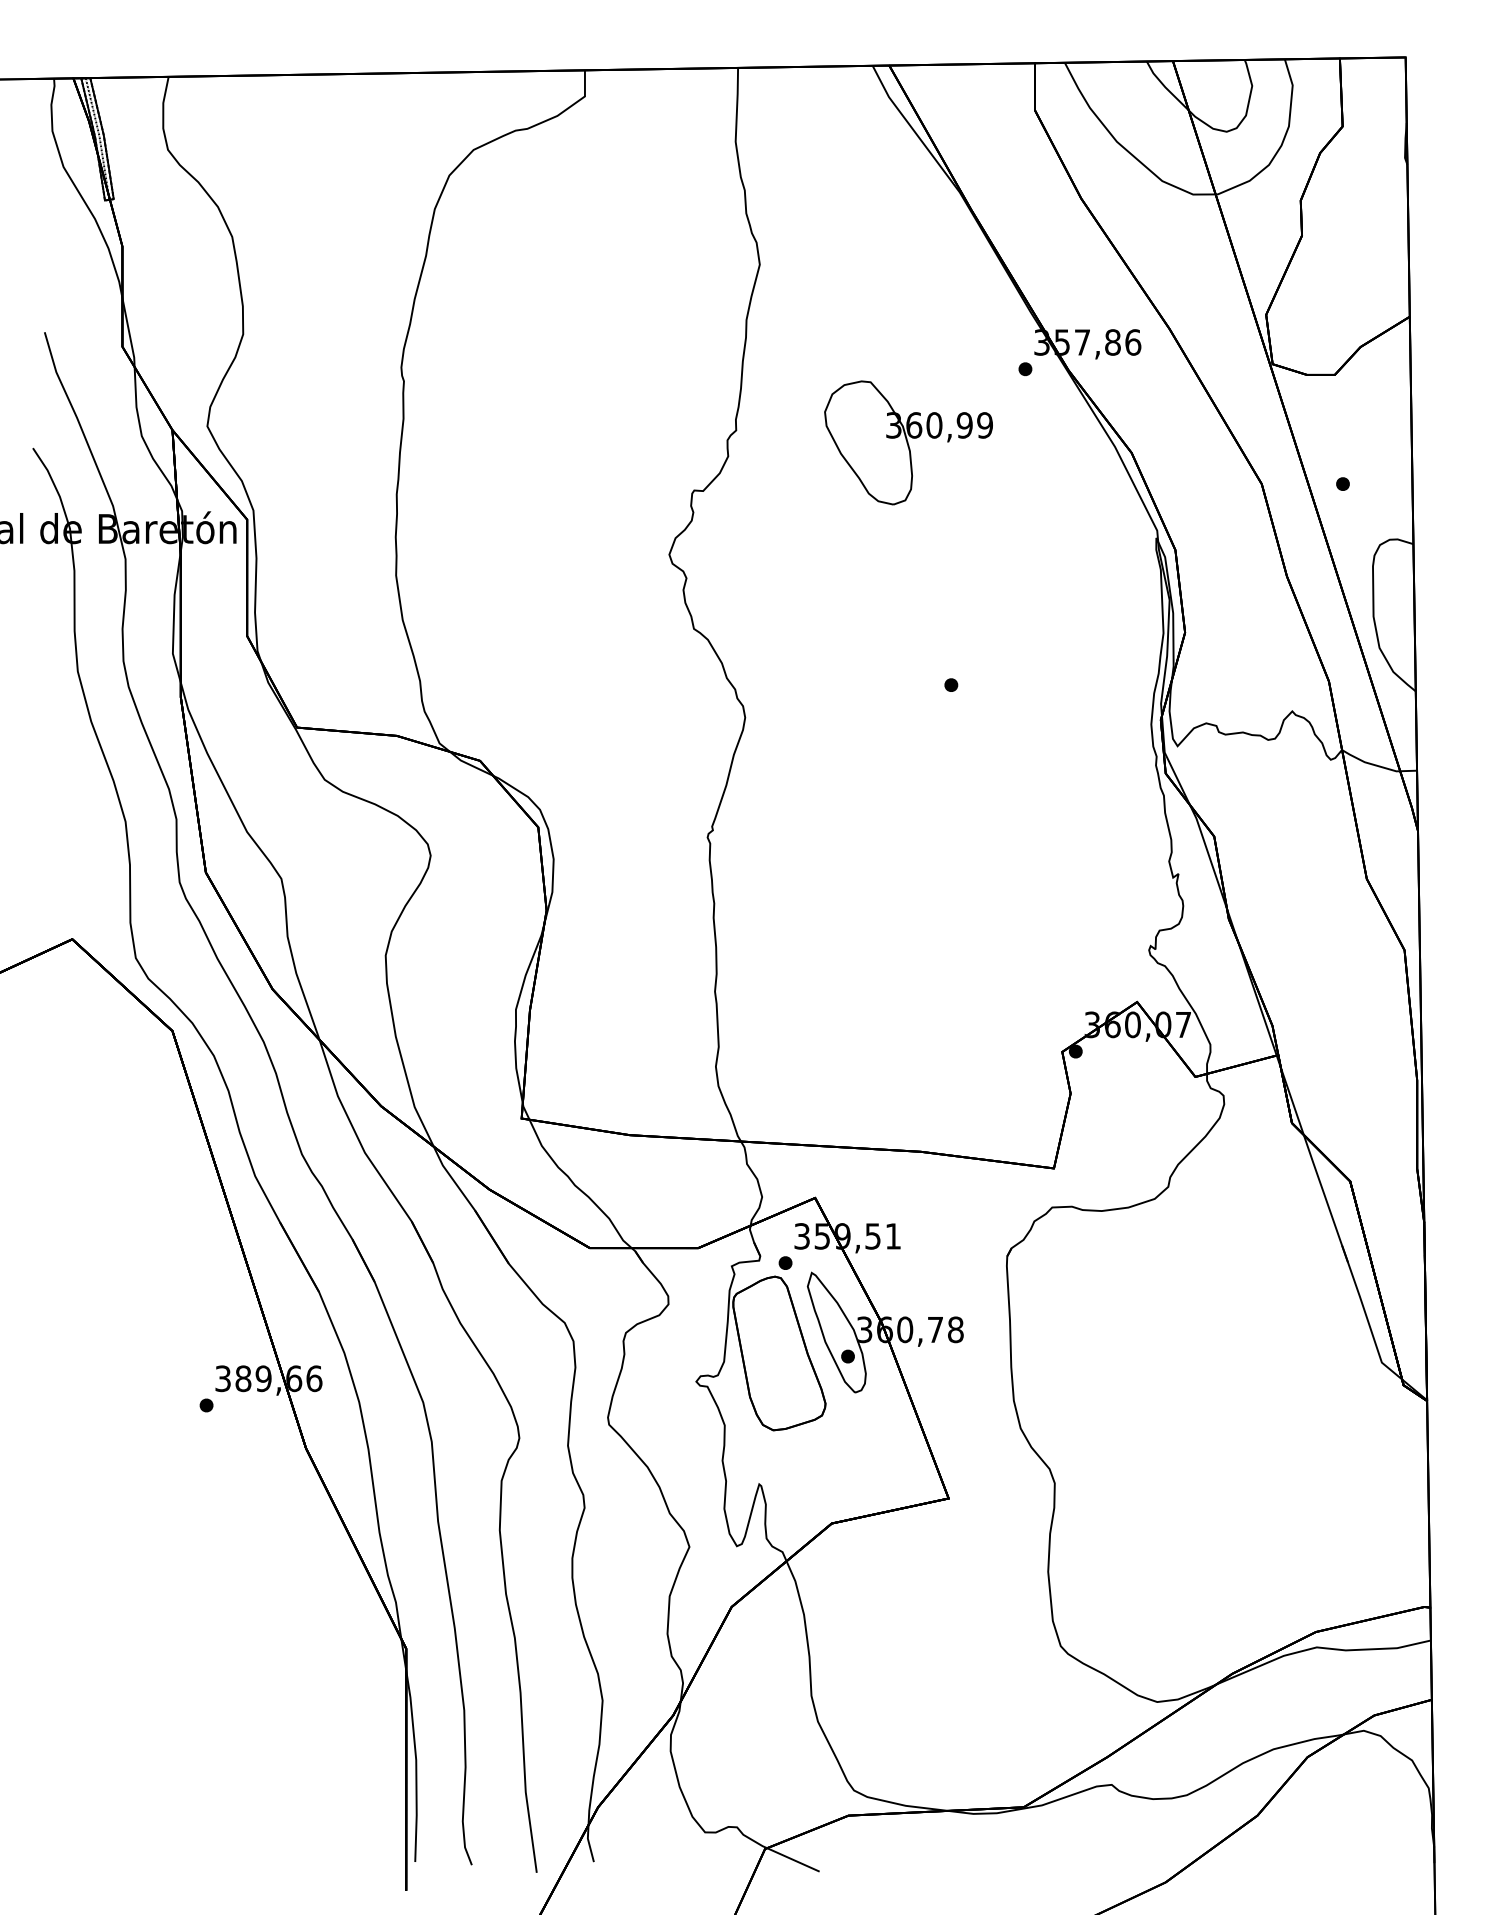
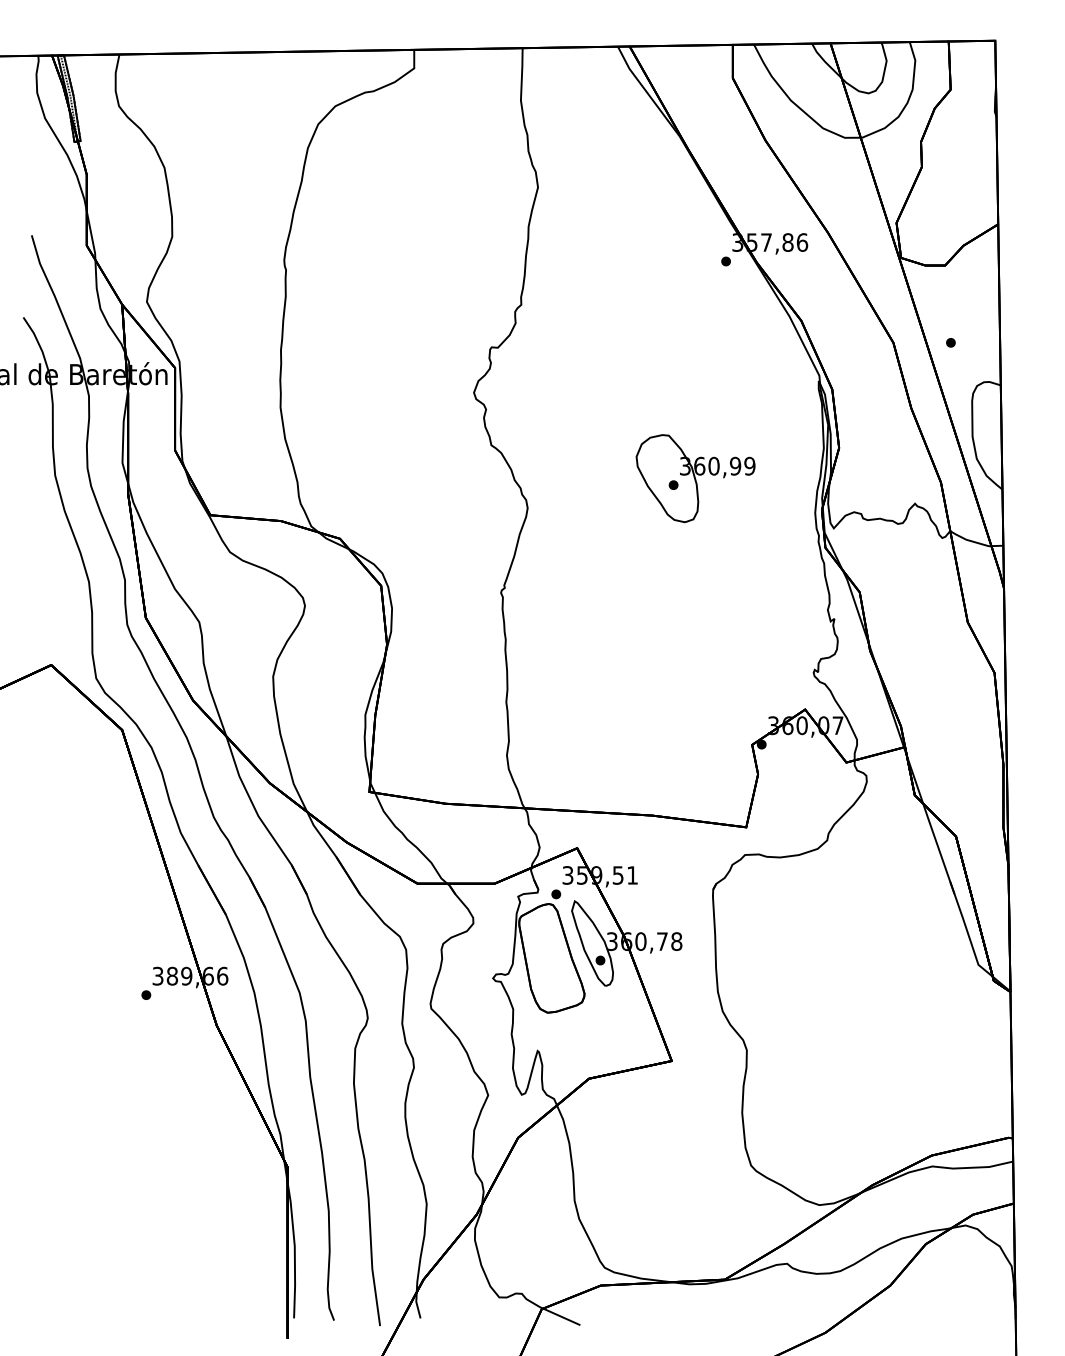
part: (908, 442) -> (695, 478), moved

